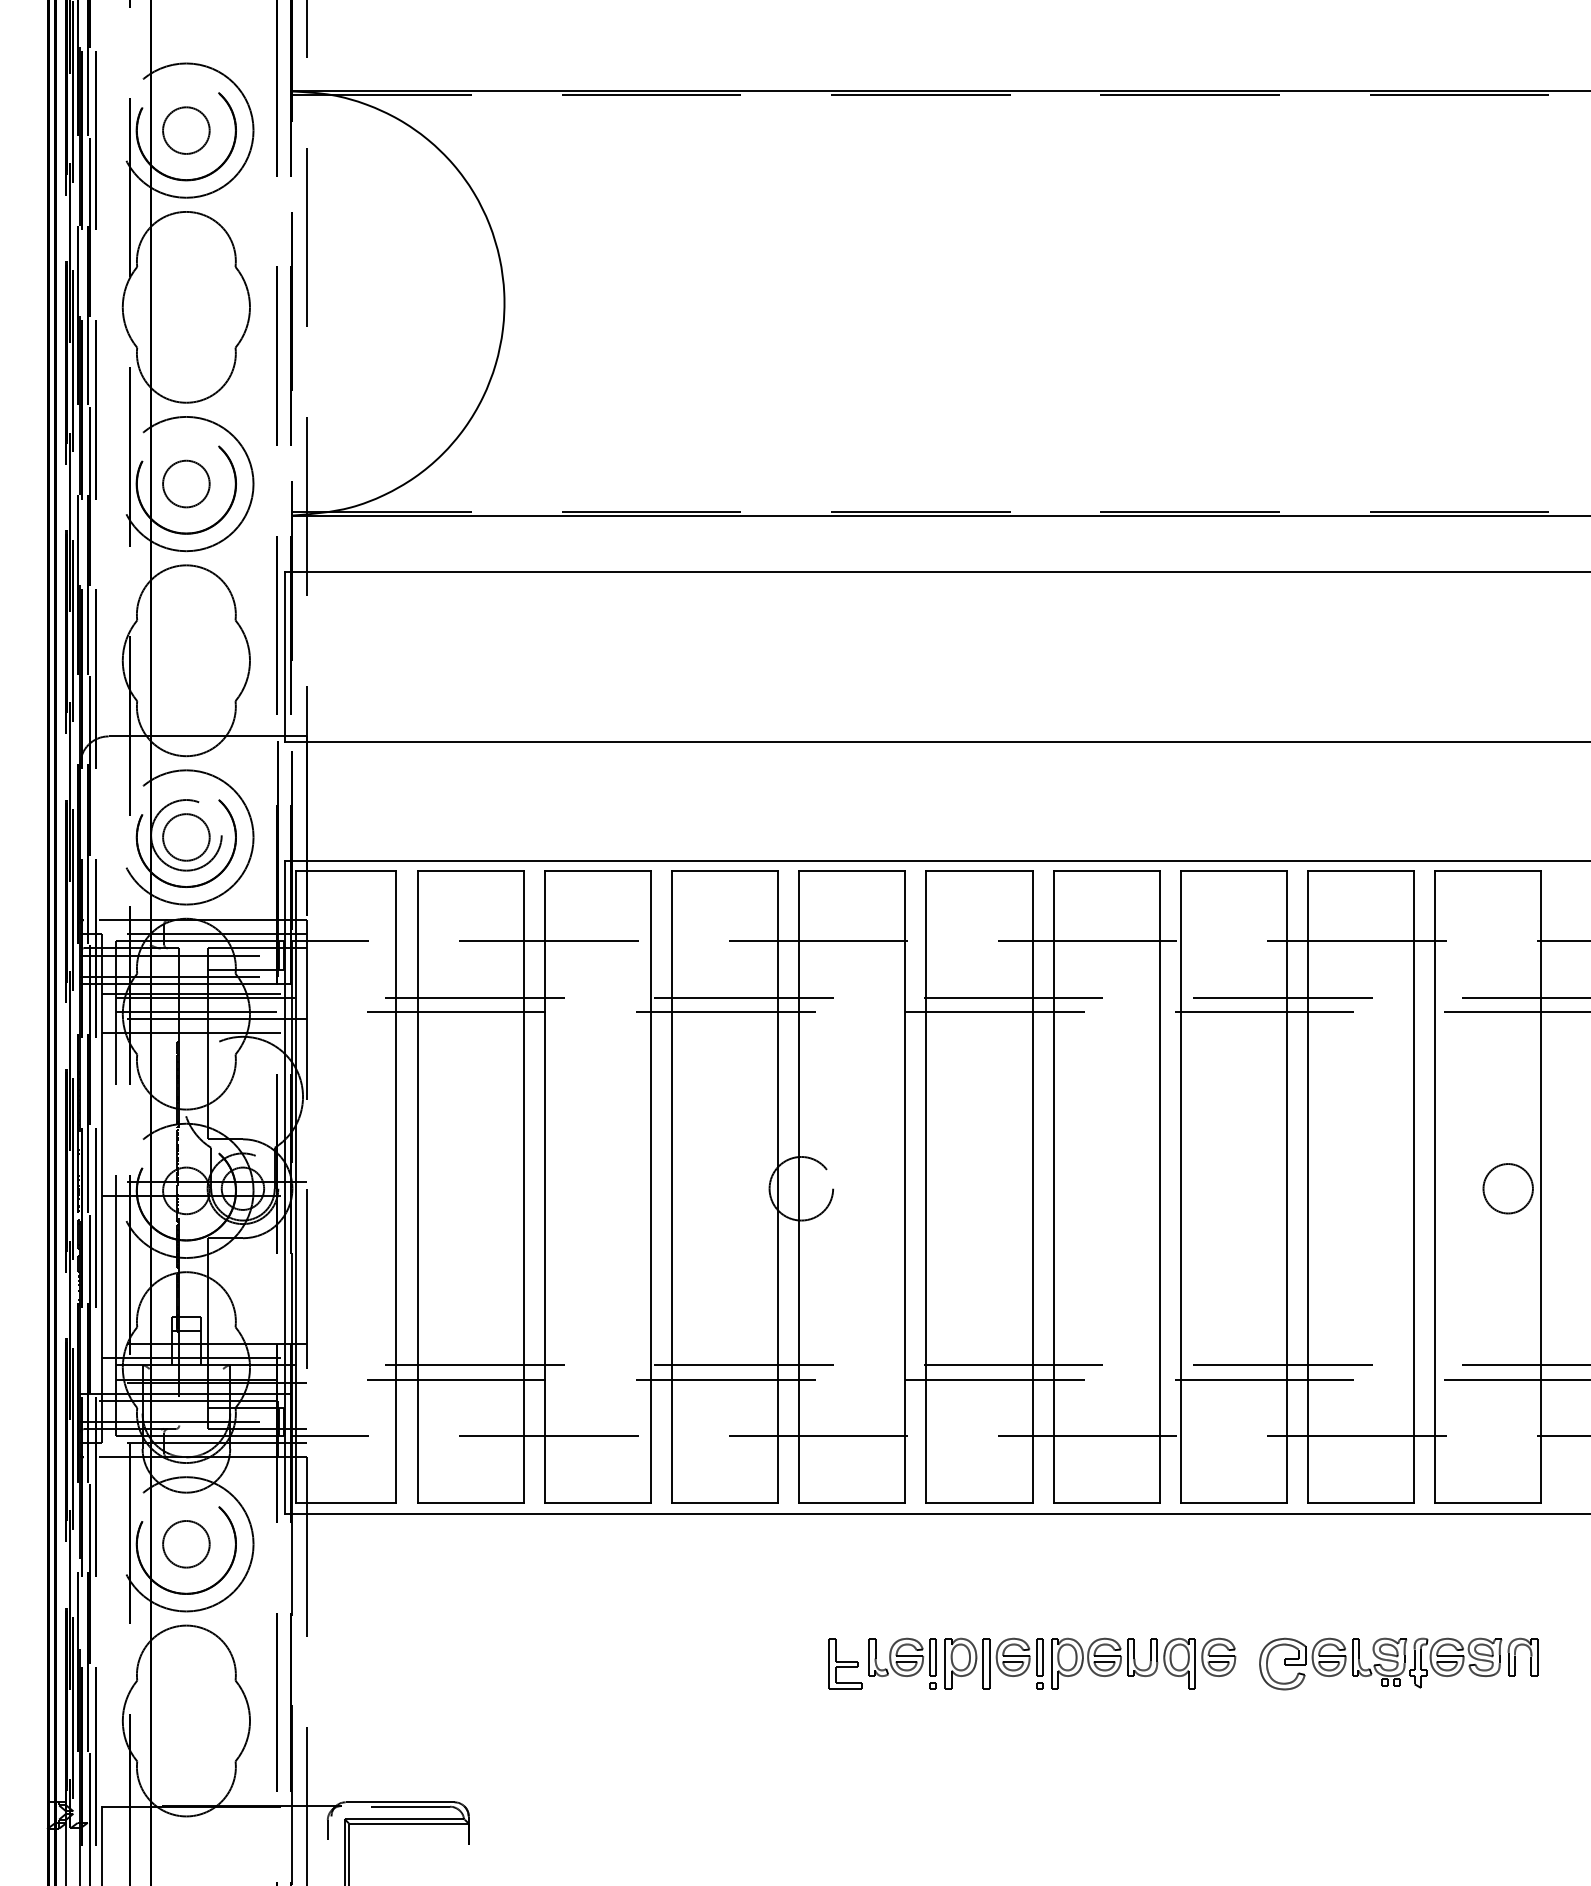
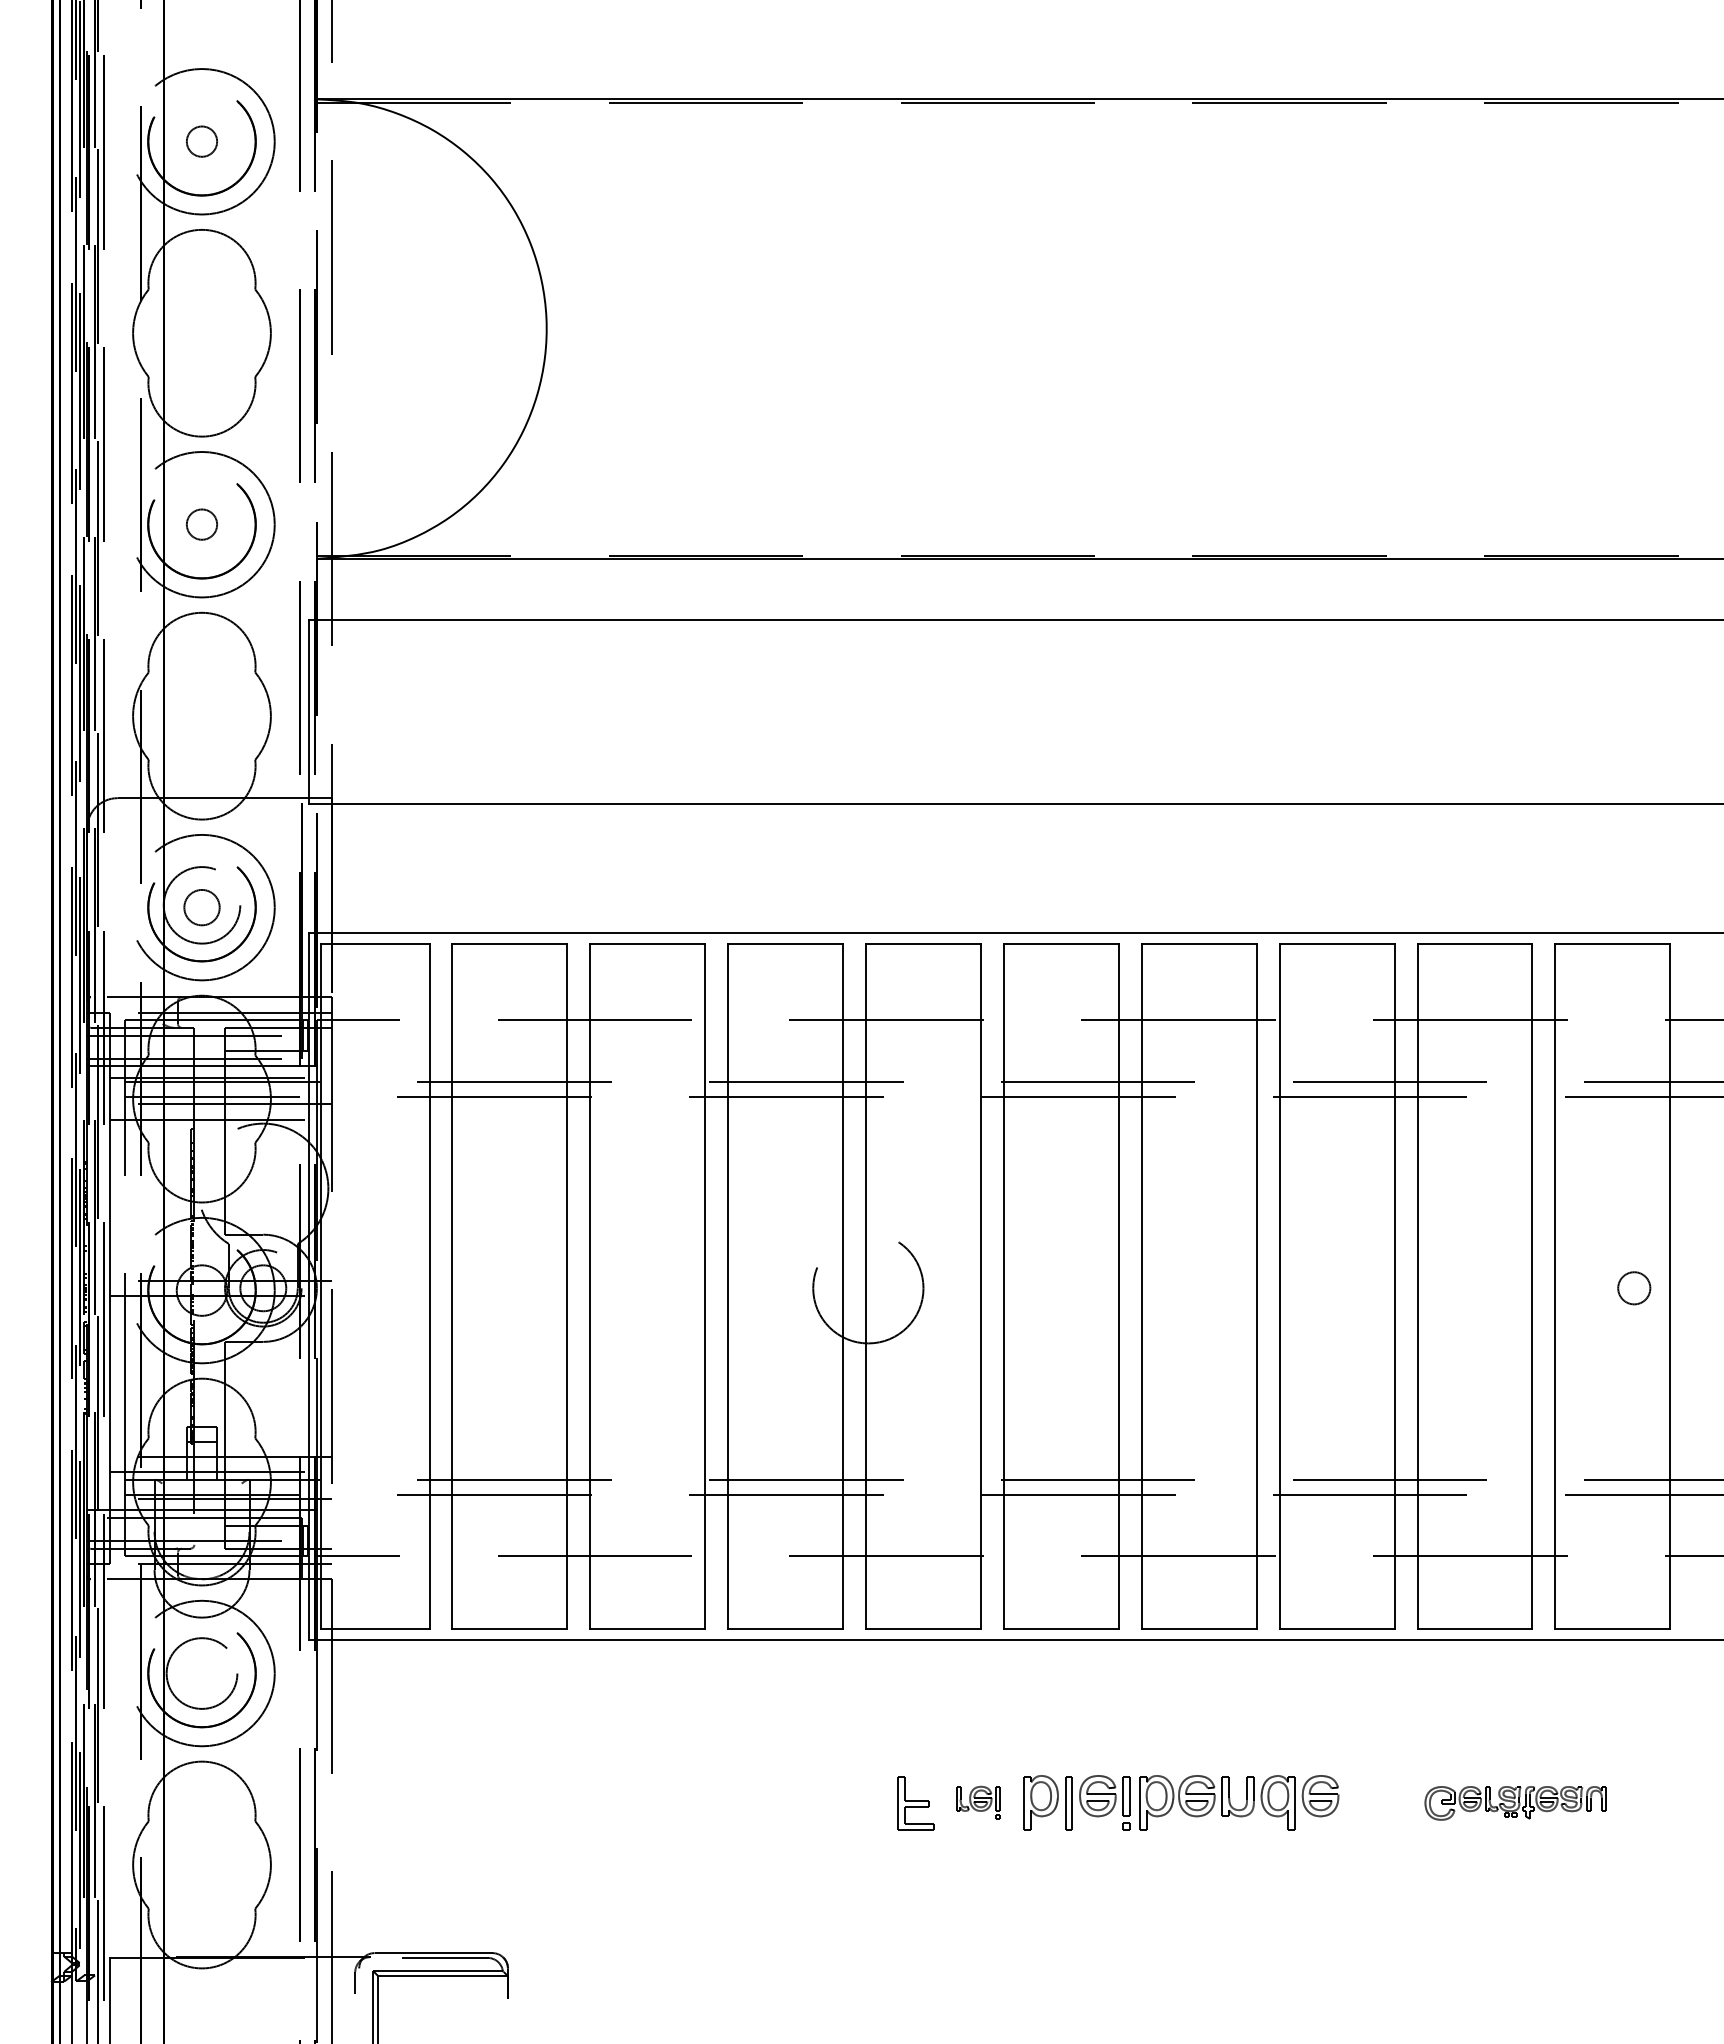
circle: (185, 130) -> (201, 141), size x0.6
circle: (185, 483) -> (201, 524), size x0.6
circle: (185, 837) -> (201, 907), size x0.7
circle: (800, 1188) -> (867, 1287), size x1.6
circle: (1508, 1188) -> (1634, 1288), size x0.6
circle: (185, 1544) -> (201, 1673), size x1.4
part: (903, 1663) -> (978, 1802), size x0.6
part: (1398, 1664) -> (1515, 1803), size x0.6

